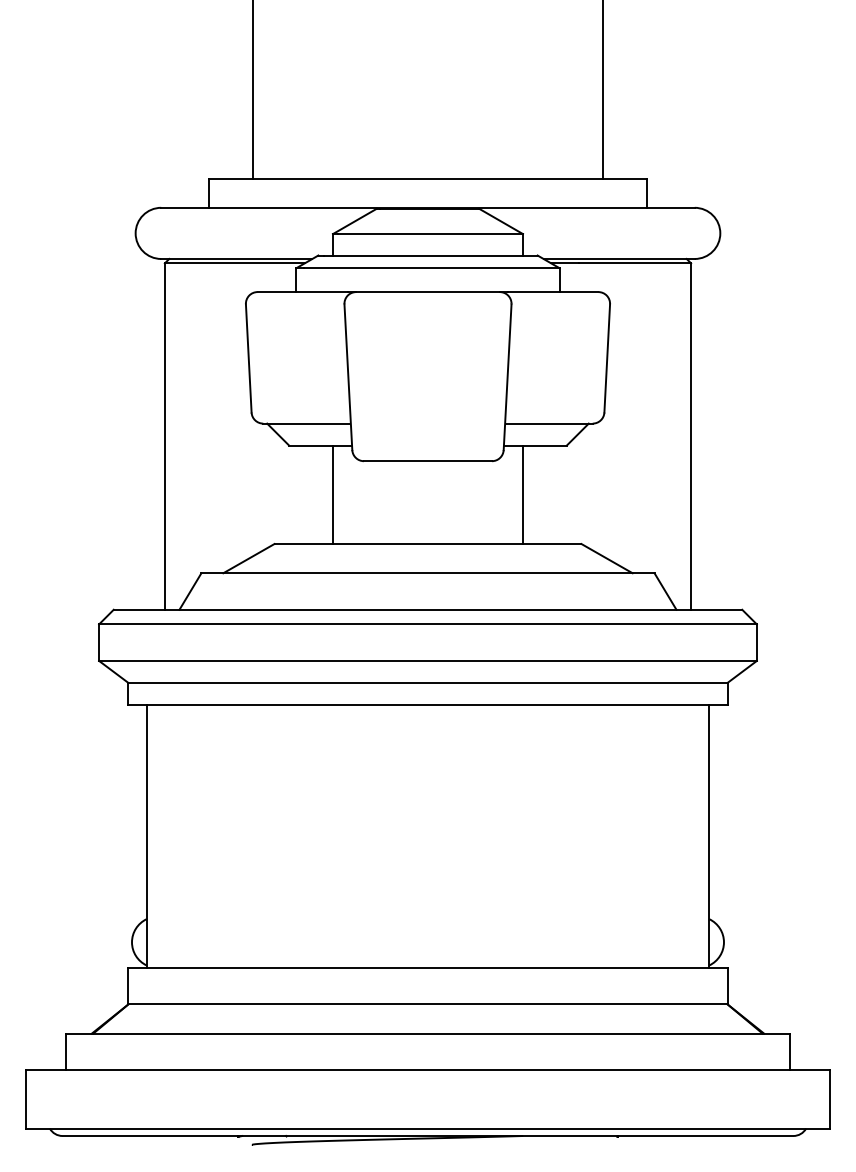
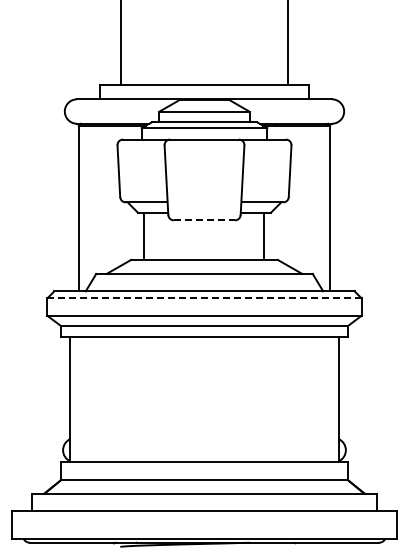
line: (428, 461) -> (204, 220), solid -> dashed
line: (333, 492) -> (144, 235), moved
line: (522, 492) -> (263, 235), moved
line: (428, 624) -> (204, 298), solid -> dashed

